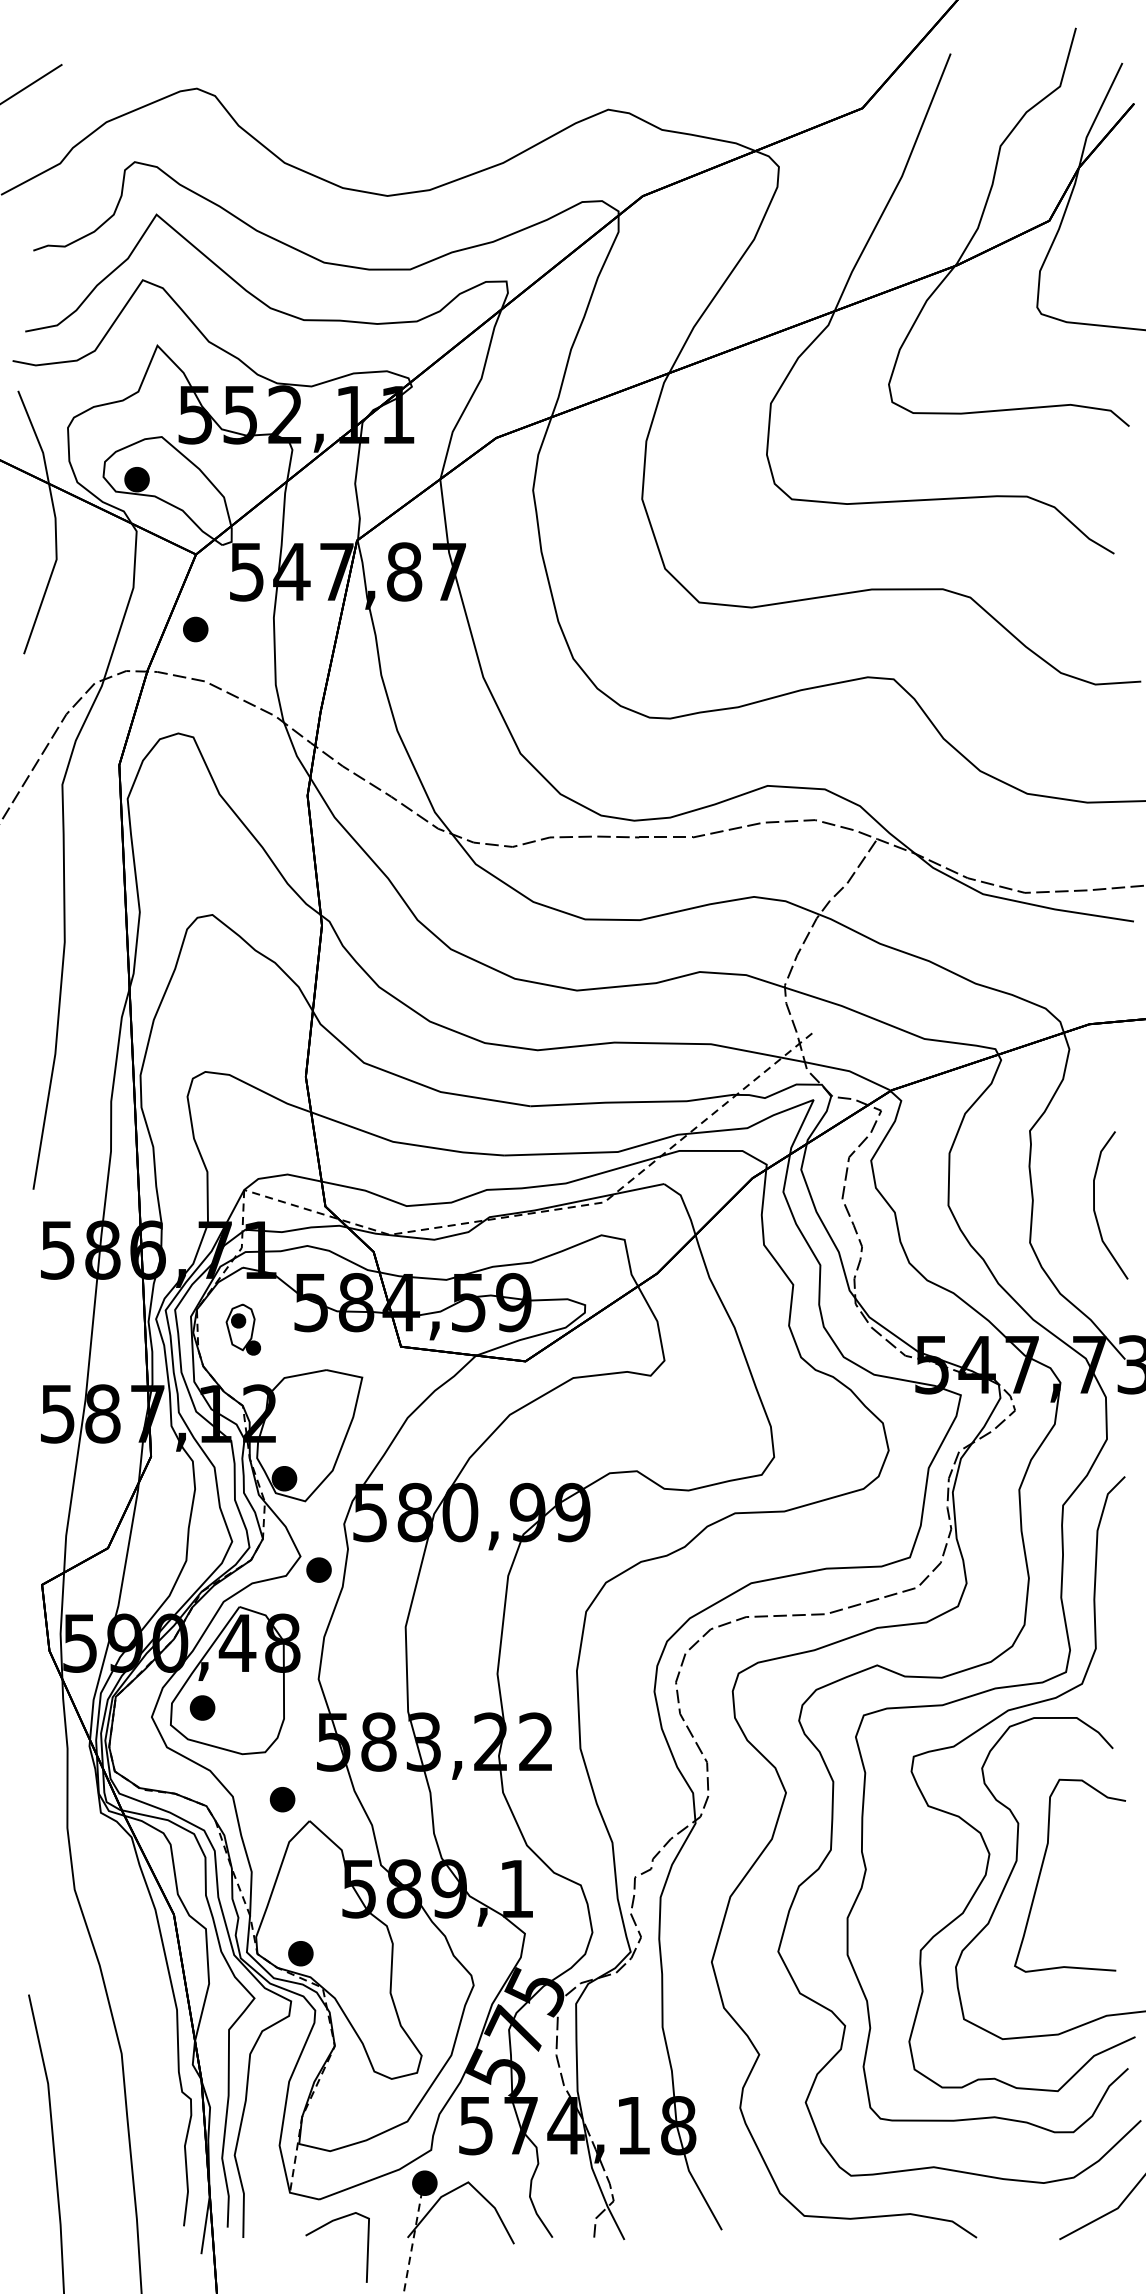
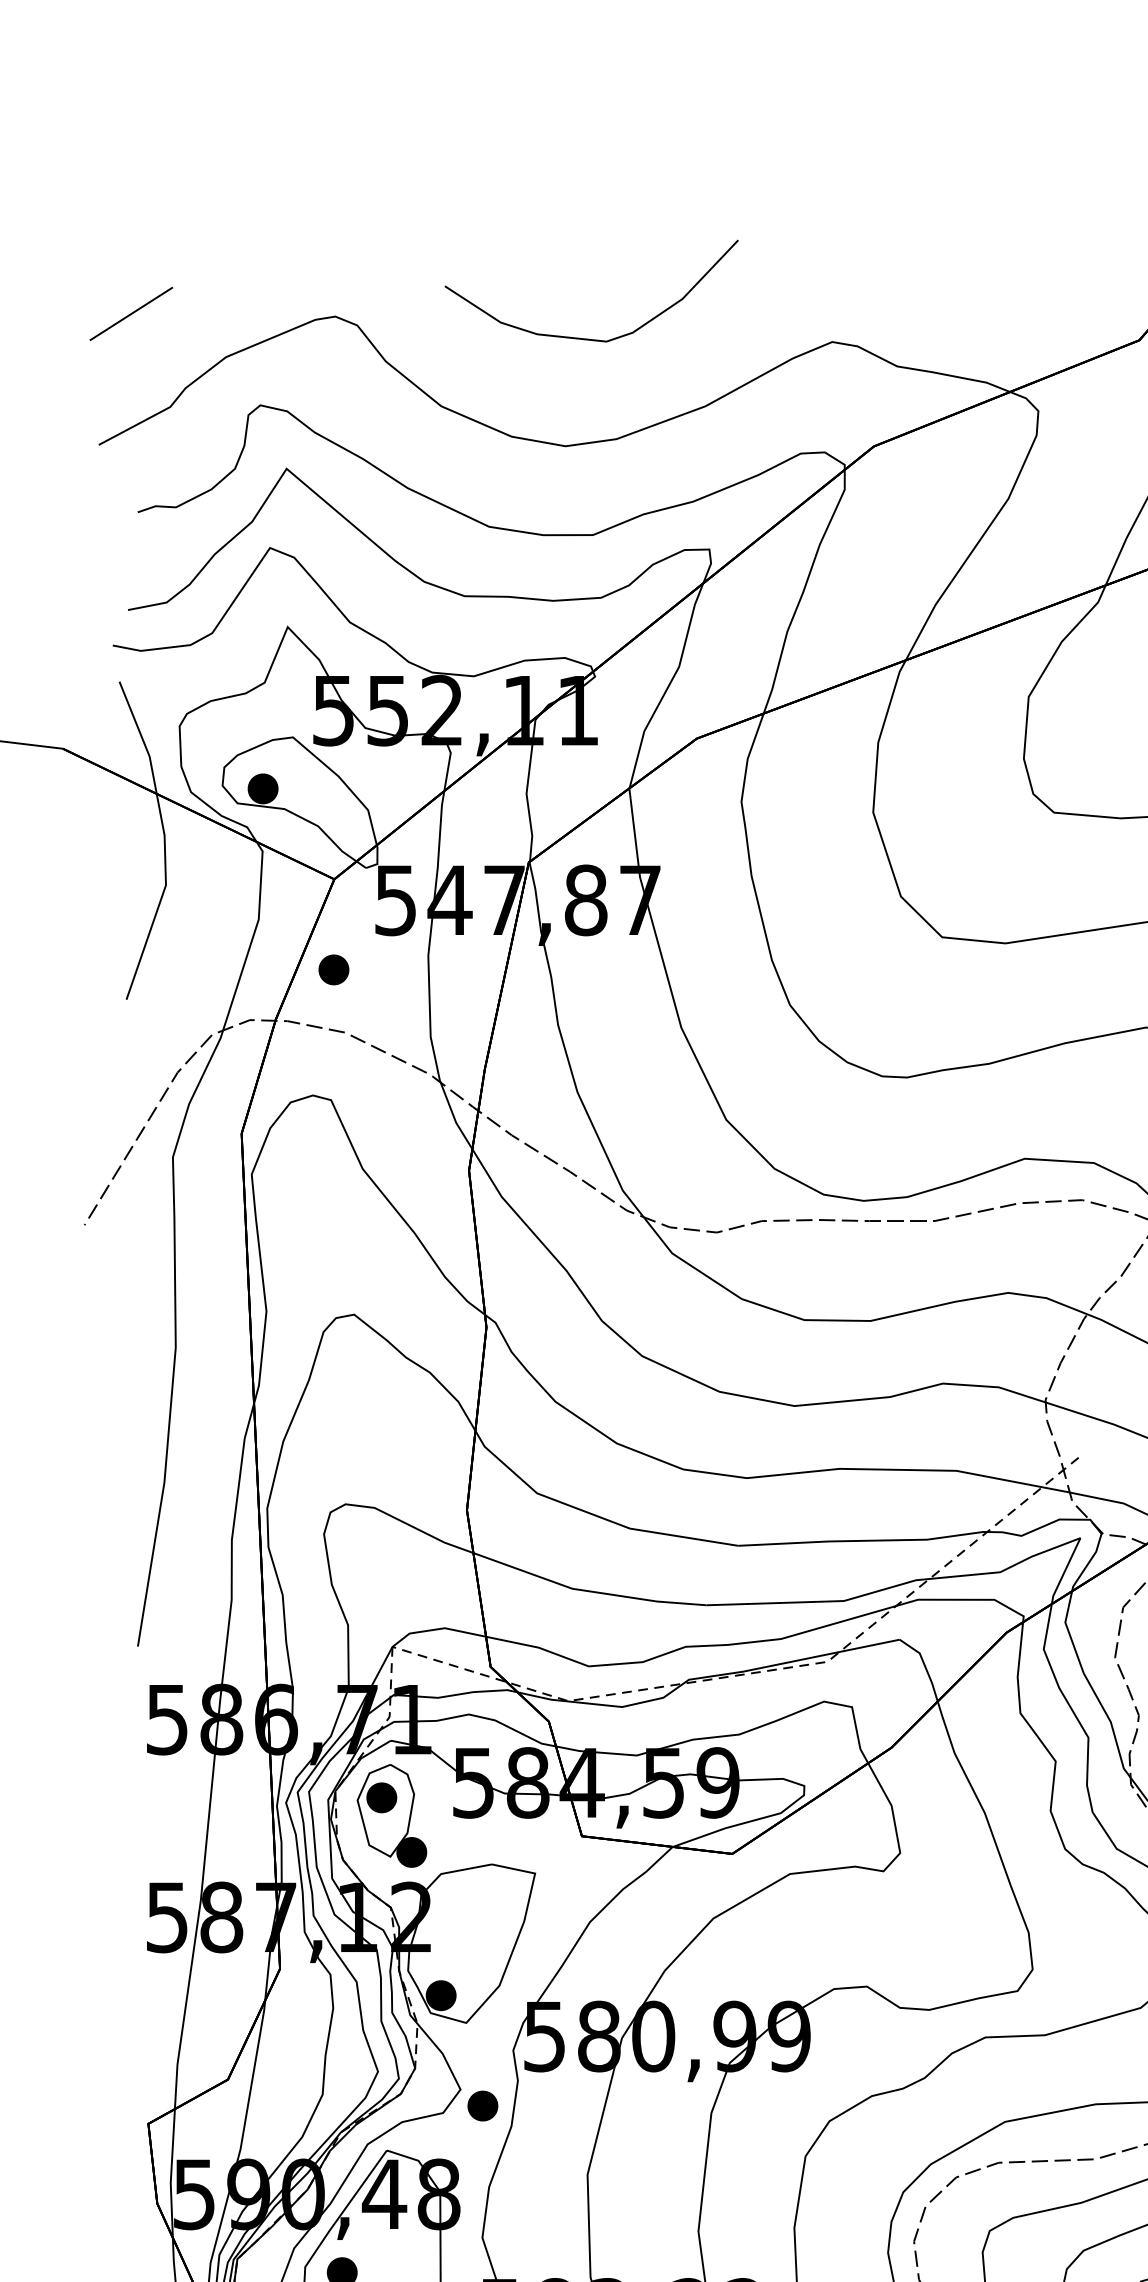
curve: (406, 106) -> (588, 338), added
part: (243, 1329) -> (391, 1815), size x1.67

